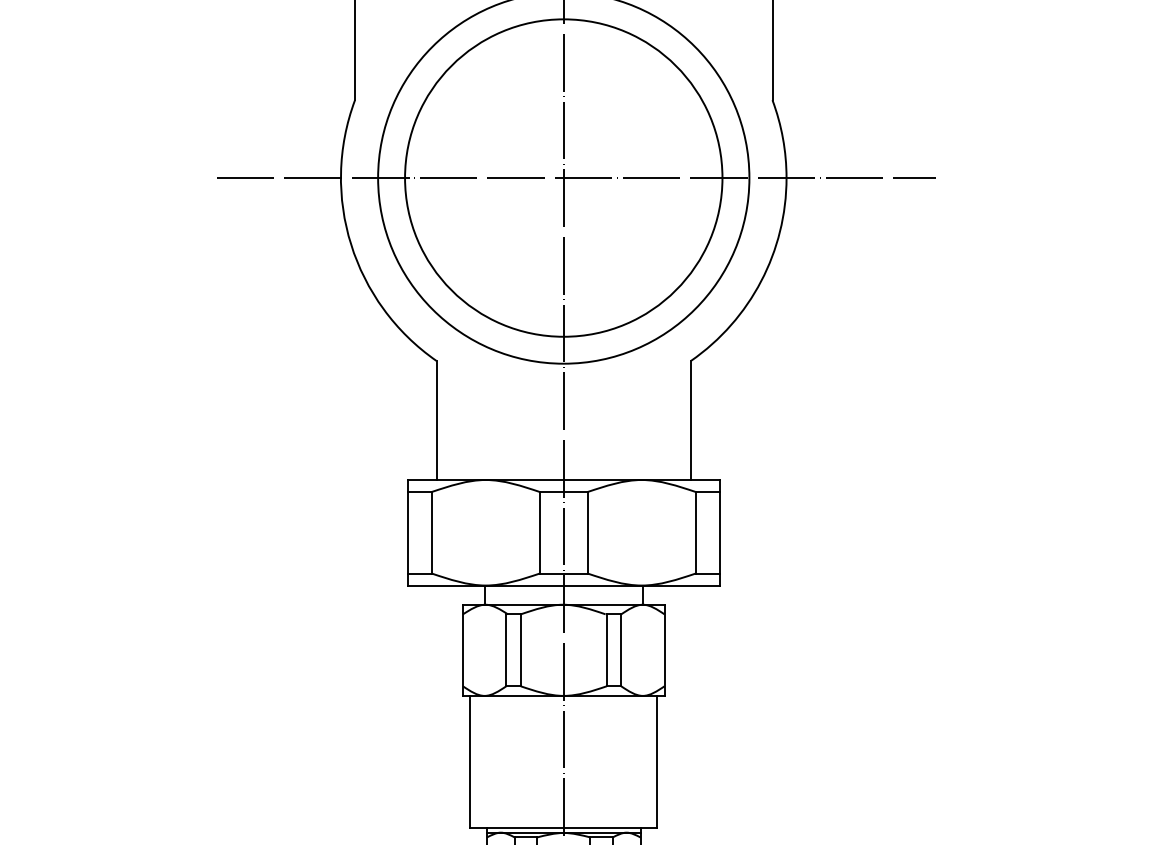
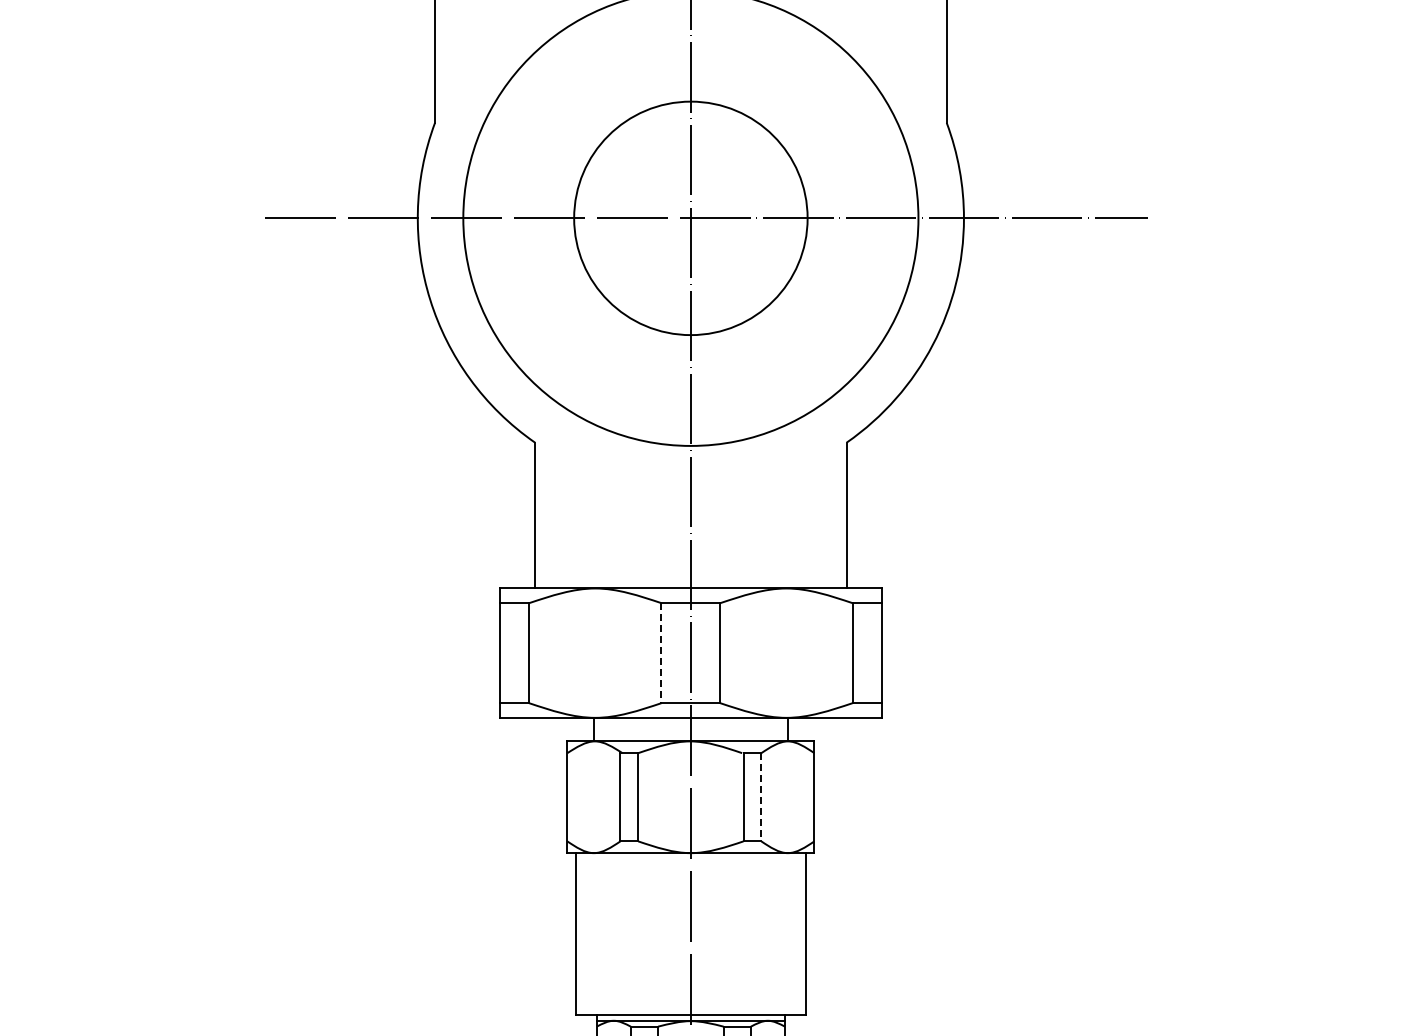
circle: (563, 177) -> (690, 217), size x0.6
line: (539, 533) -> (661, 653), solid -> dashed
line: (621, 650) -> (761, 797), solid -> dashed

